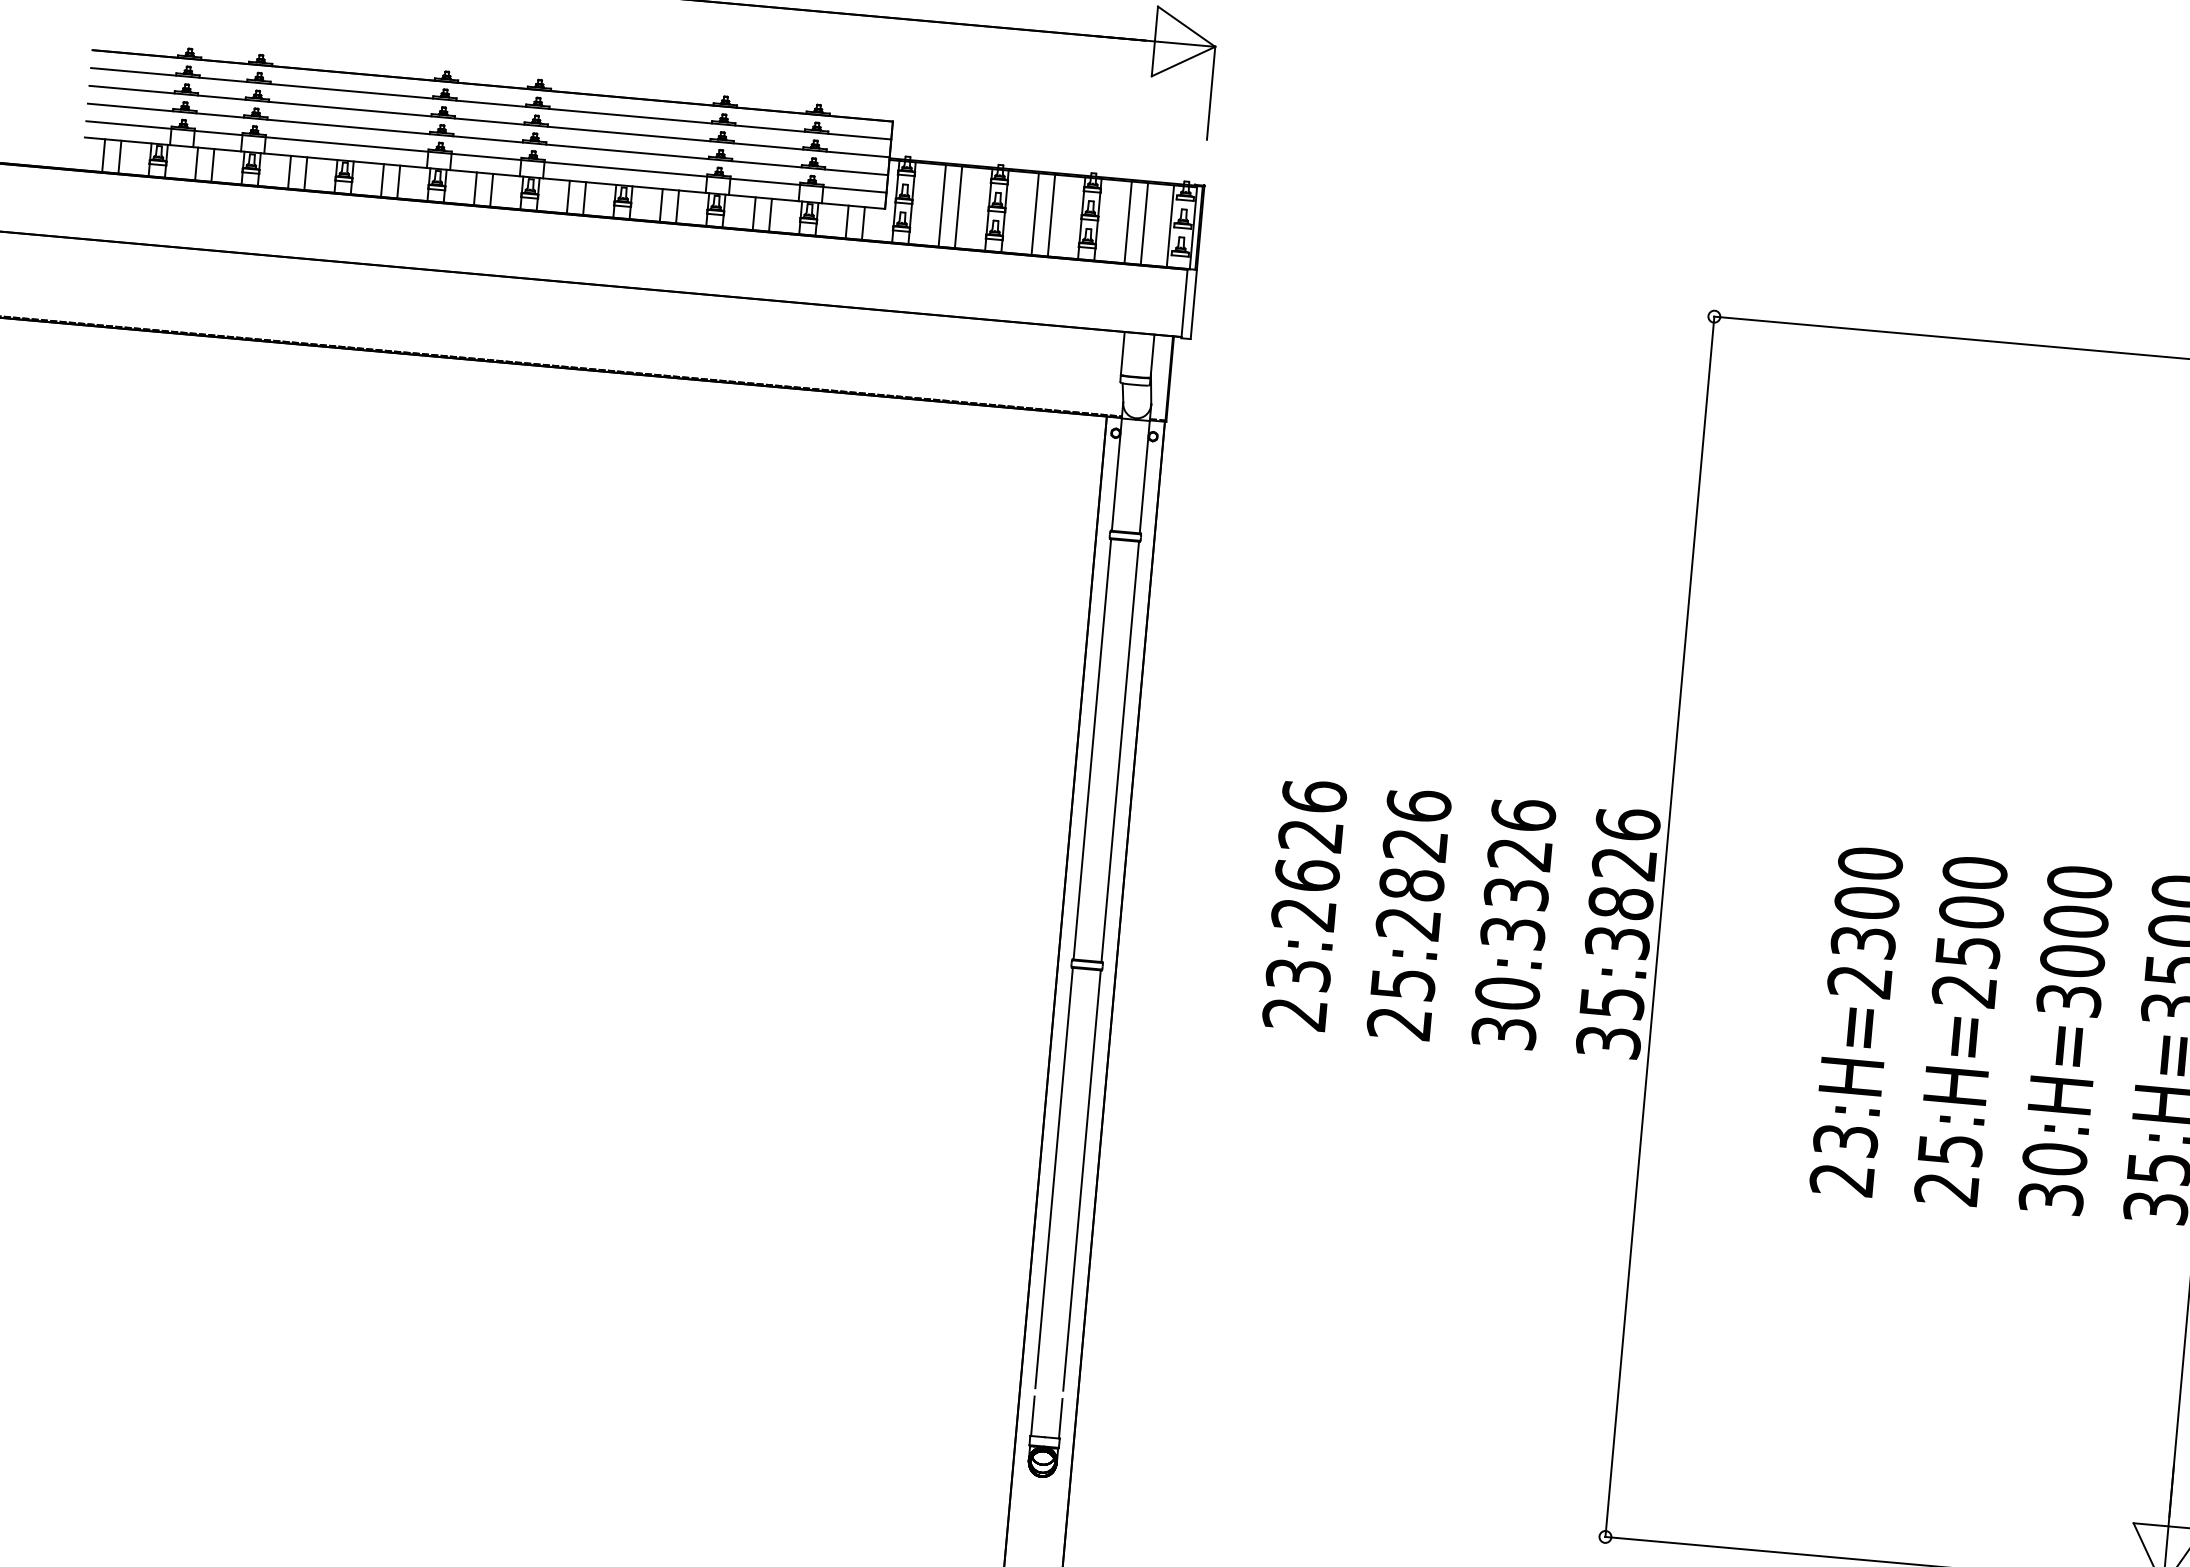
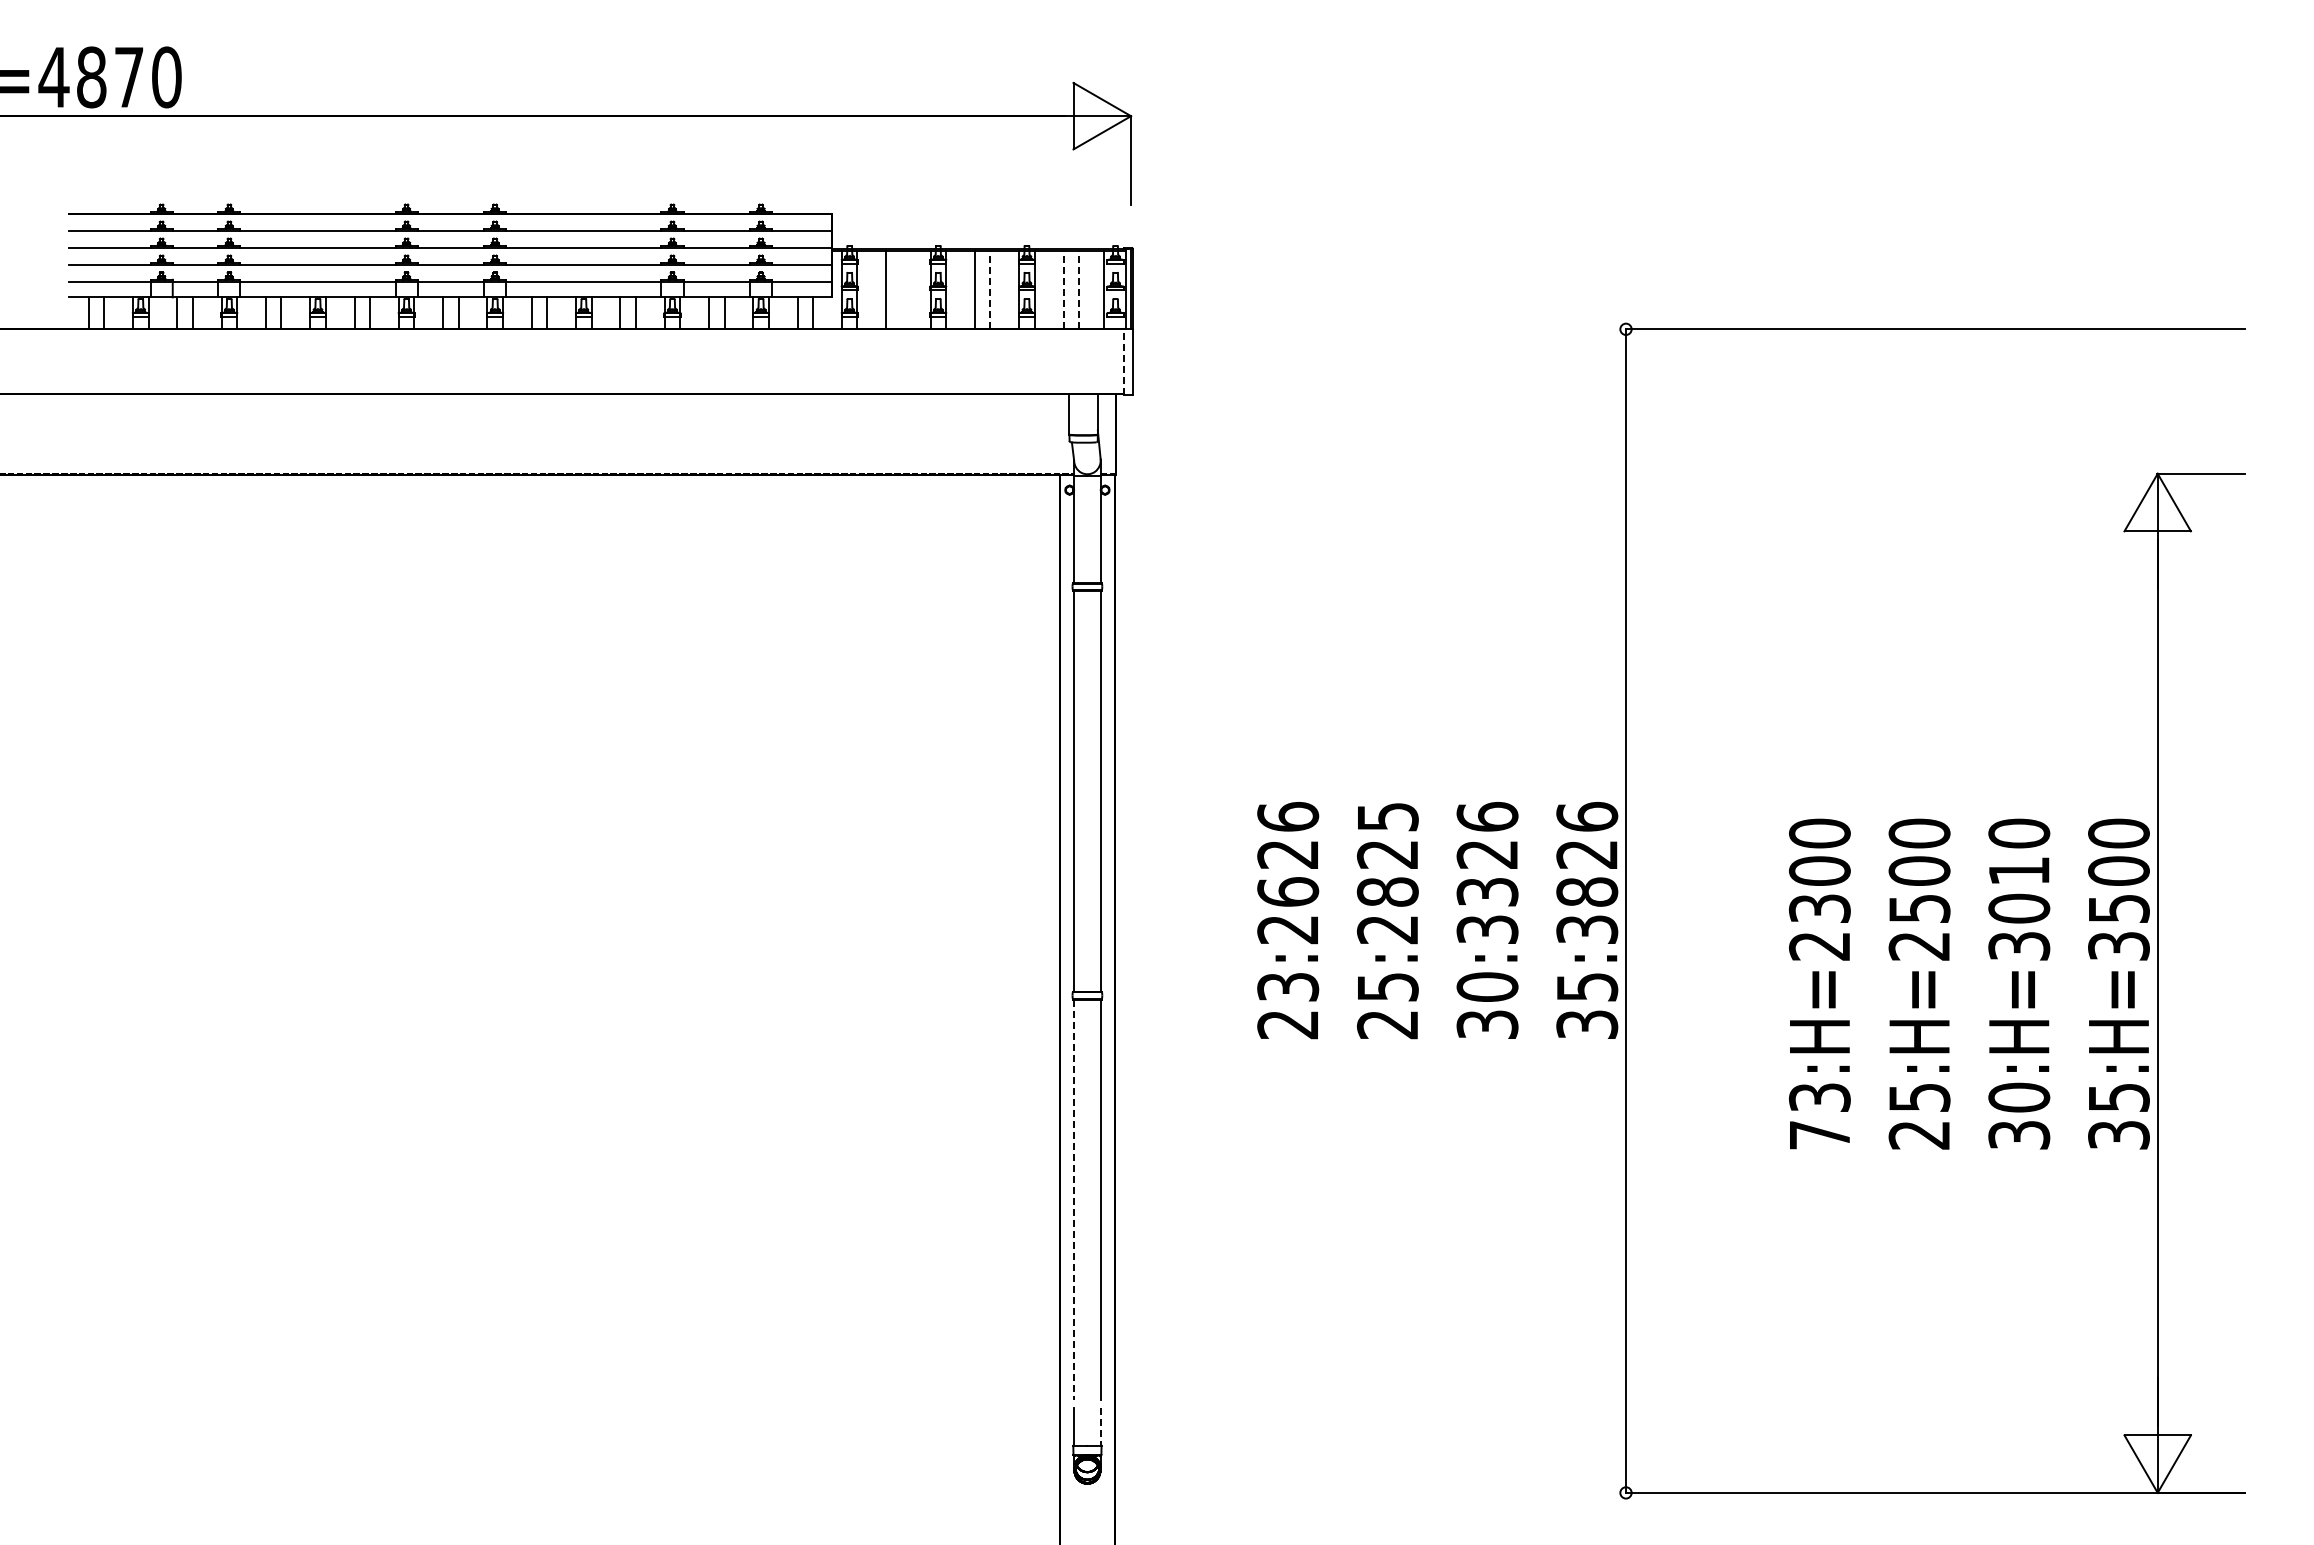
line: (958, 207) -> (901, 289), removed
line: (1051, 215) -> (990, 289), solid -> dashed
line: (1128, 222) -> (1063, 289), solid -> dashed
line: (1144, 223) -> (1079, 289), solid -> dashed
line: (1184, 303) -> (1123, 361), solid -> dashed
text: (1418, 805) -> (1387, 816), 25:2826 -> 25:2825
text: (2076, 921) -> (2019, 870), 30:H=3000 -> 30:H=3010
line: (1054, 1178) -> (1074, 1200), solid -> dashed
text: (1841, 1180) -> (1819, 1135), 23:H=2300 -> 73:H=2300
line: (1060, 1419) -> (1100, 1427), solid -> dashed

